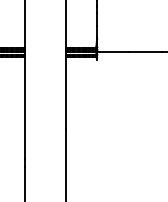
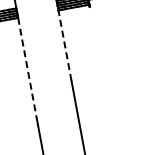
line: (65, 93) -> (64, 46), solid -> dashed
line: (24, 108) -> (27, 68), solid -> dashed

